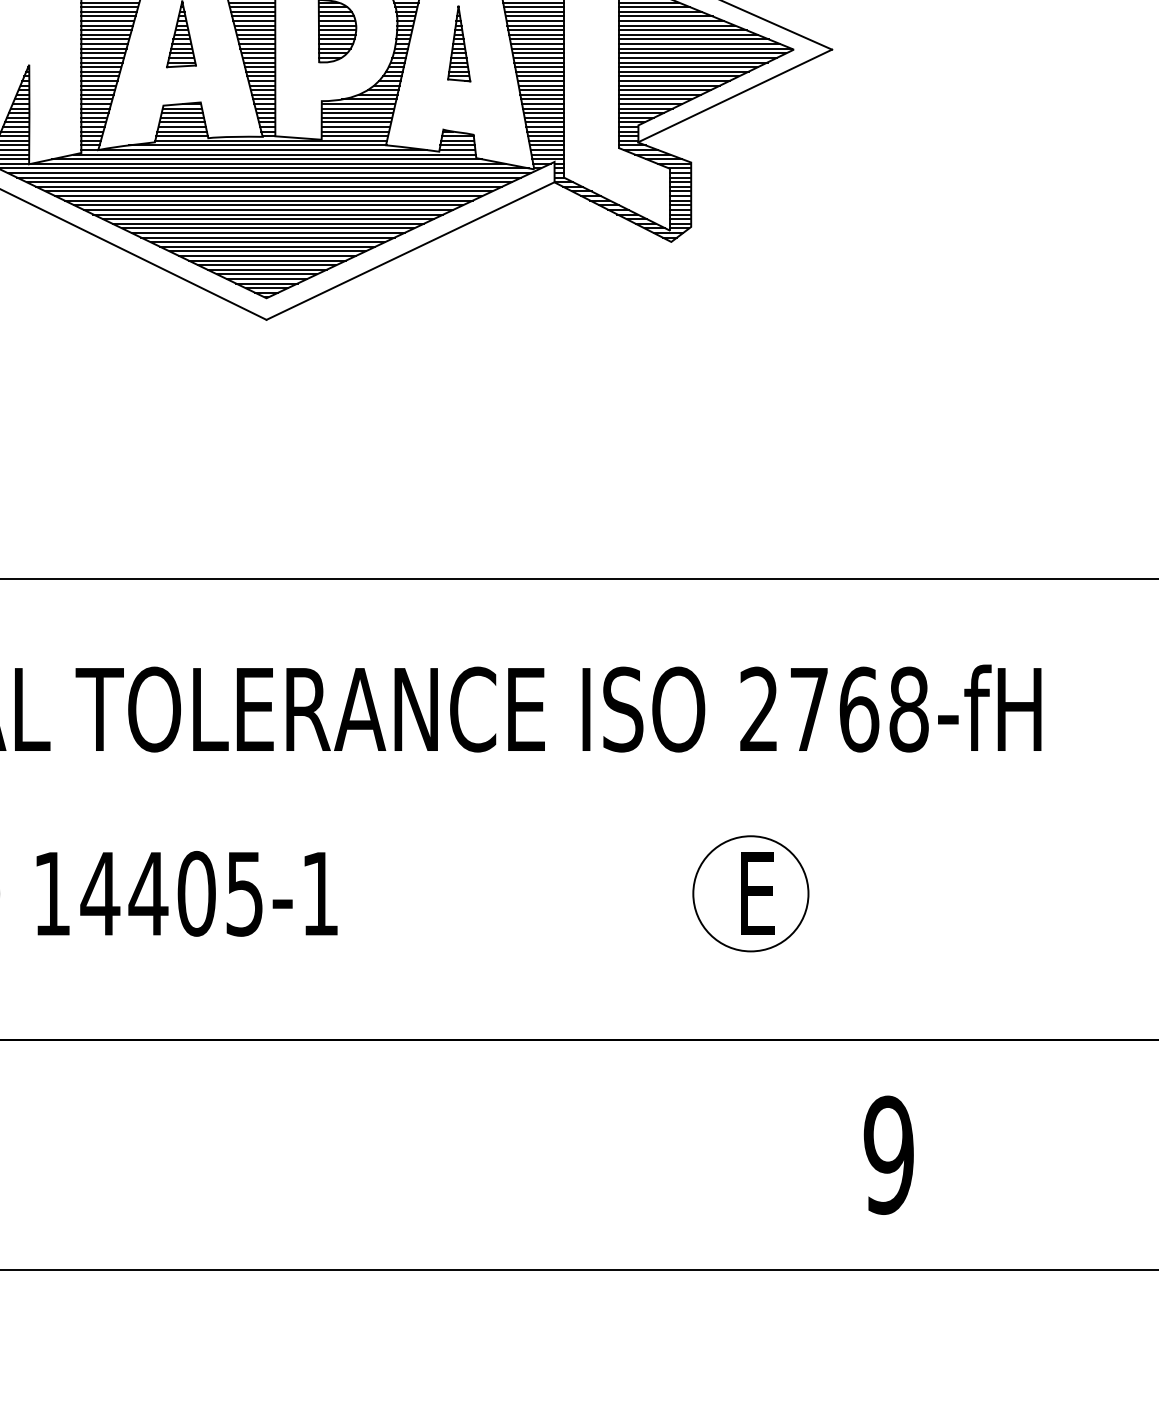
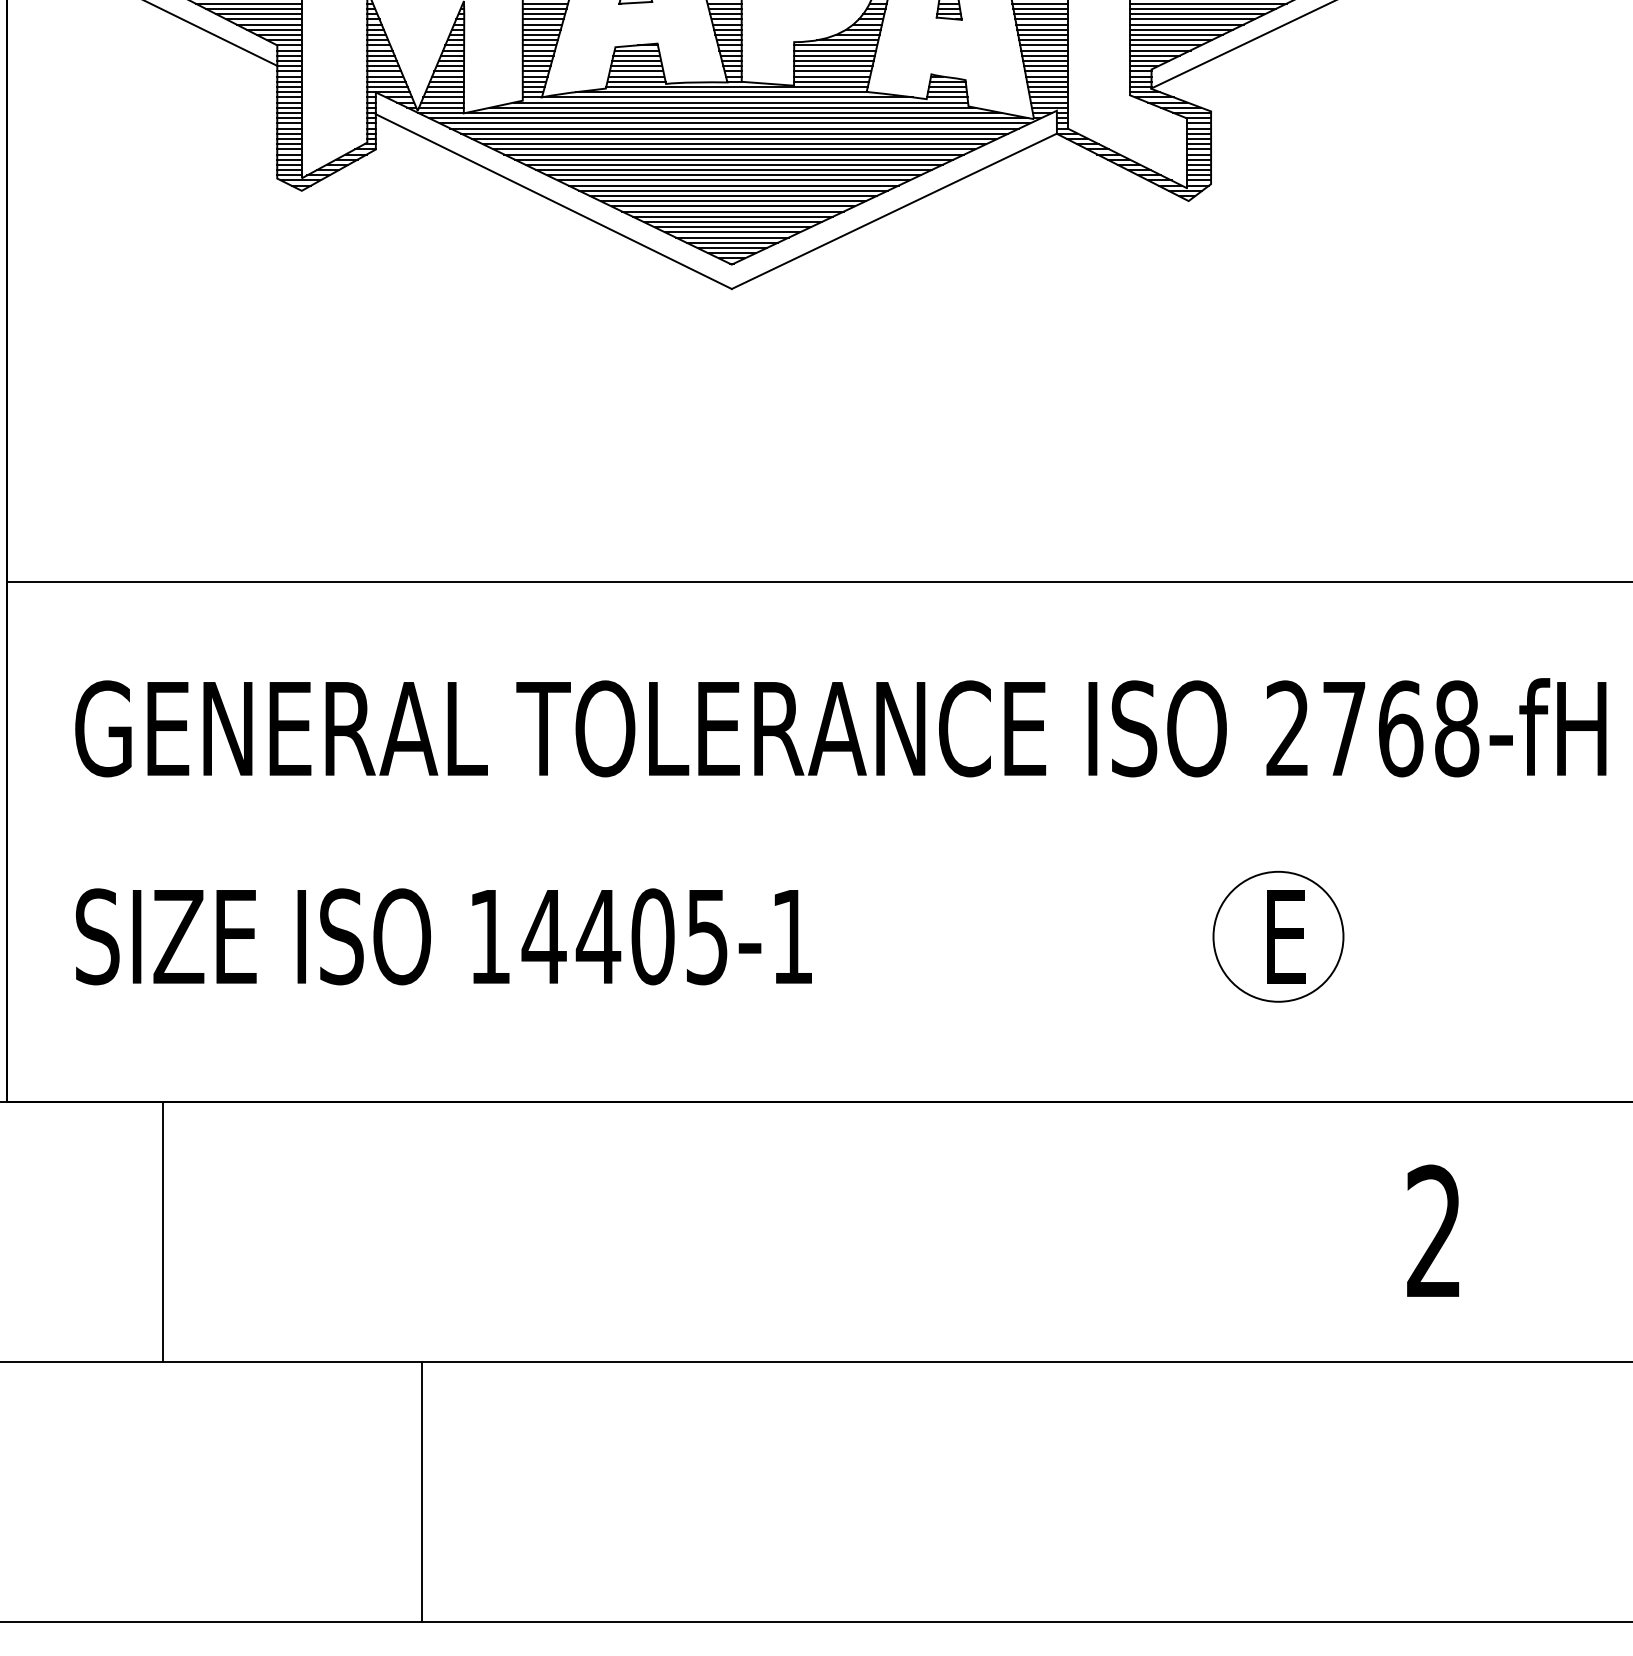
text: (889, 1154) -> (1434, 1231), 9 -> 2

